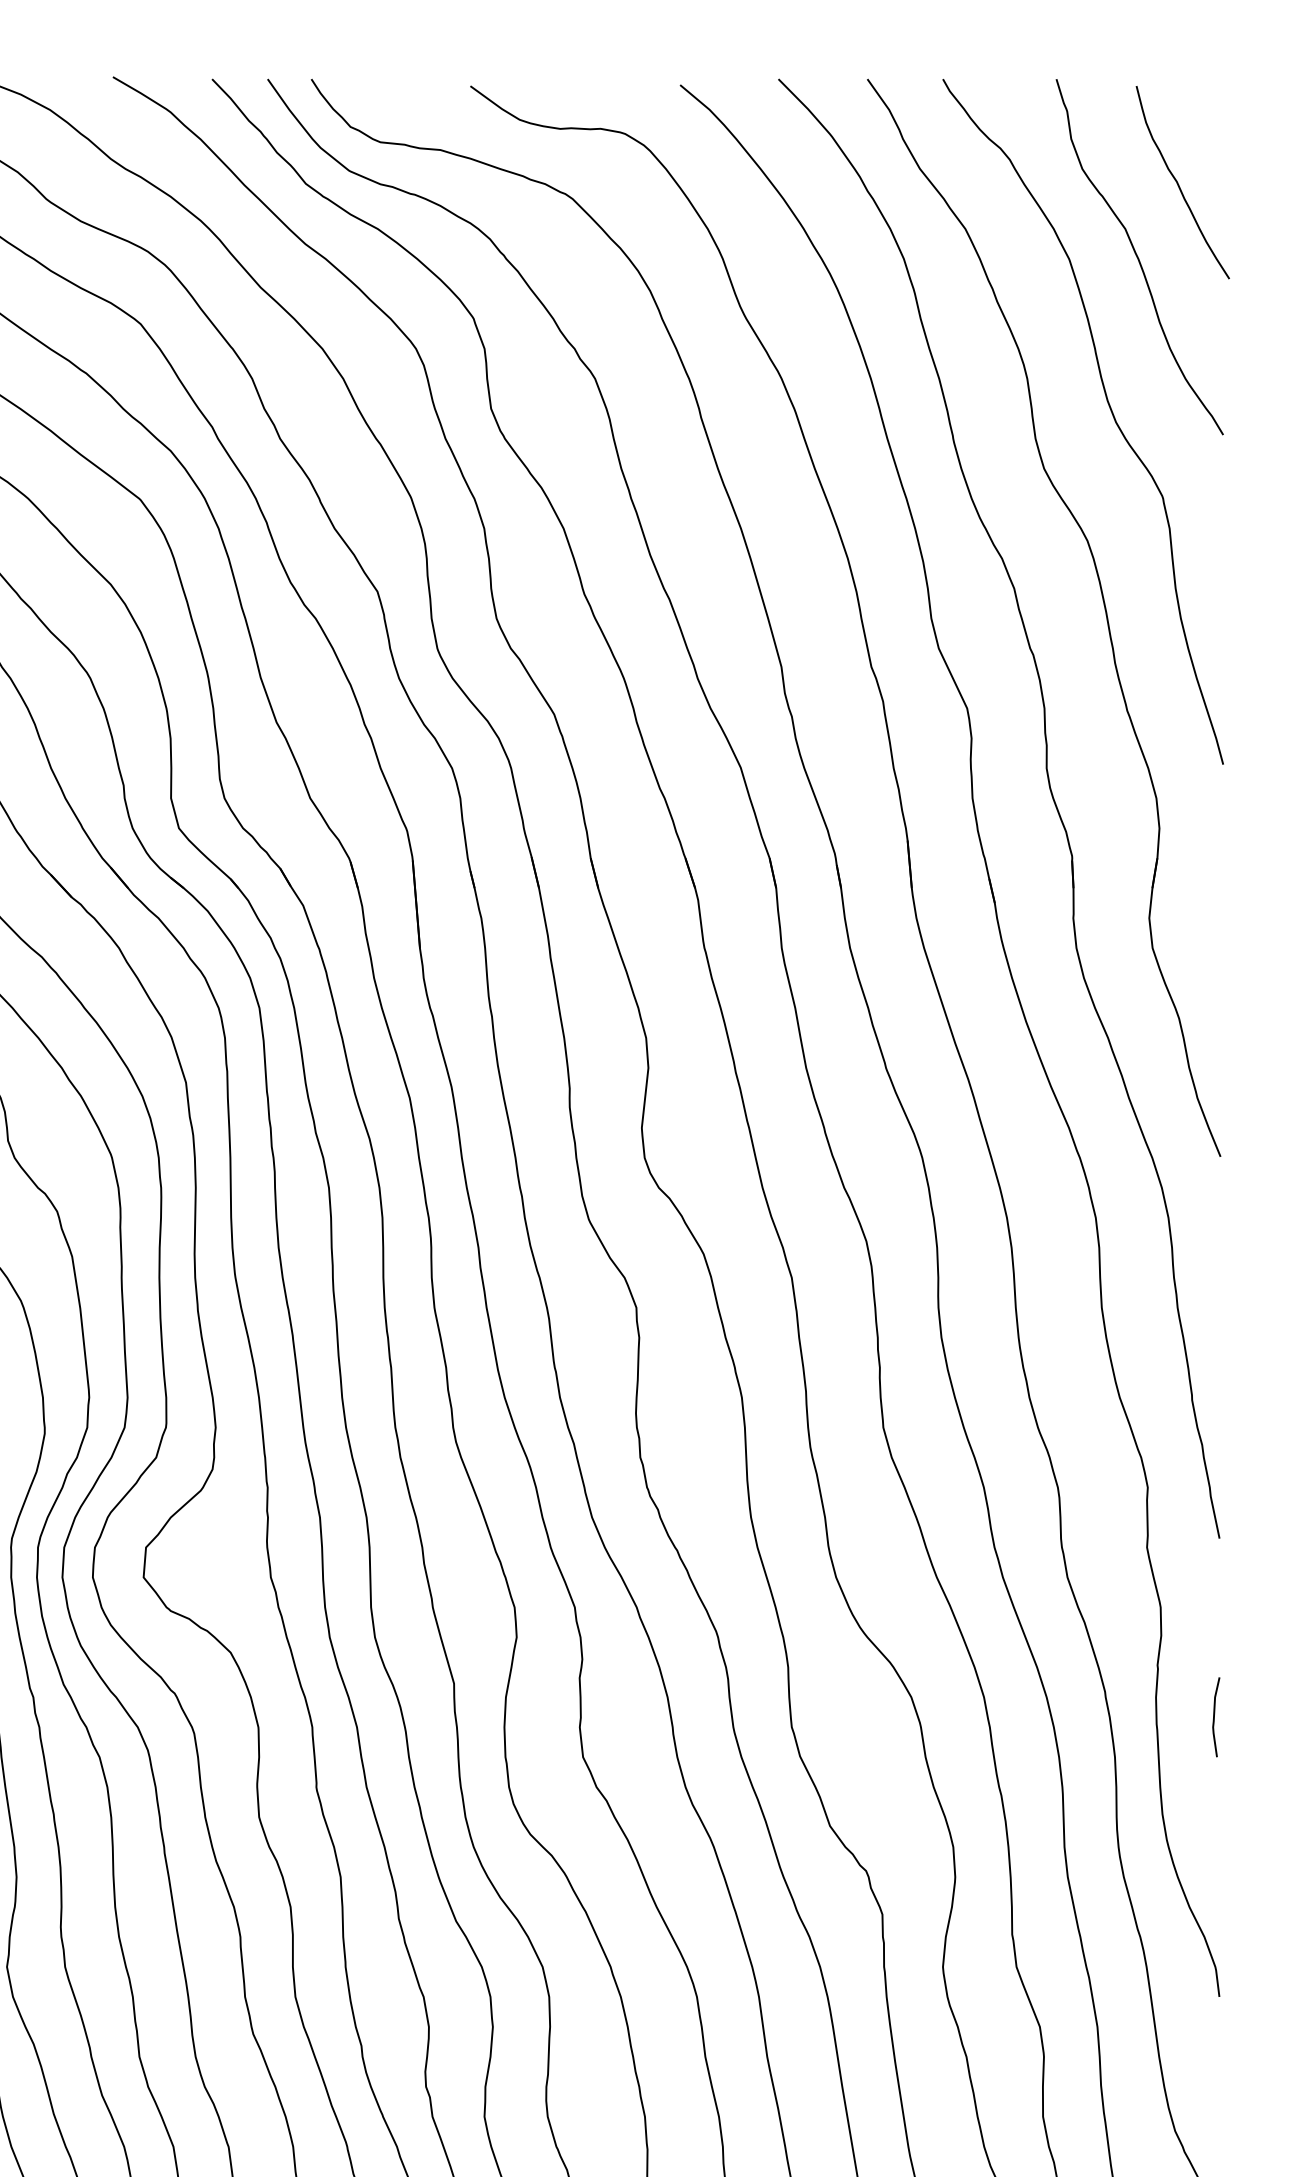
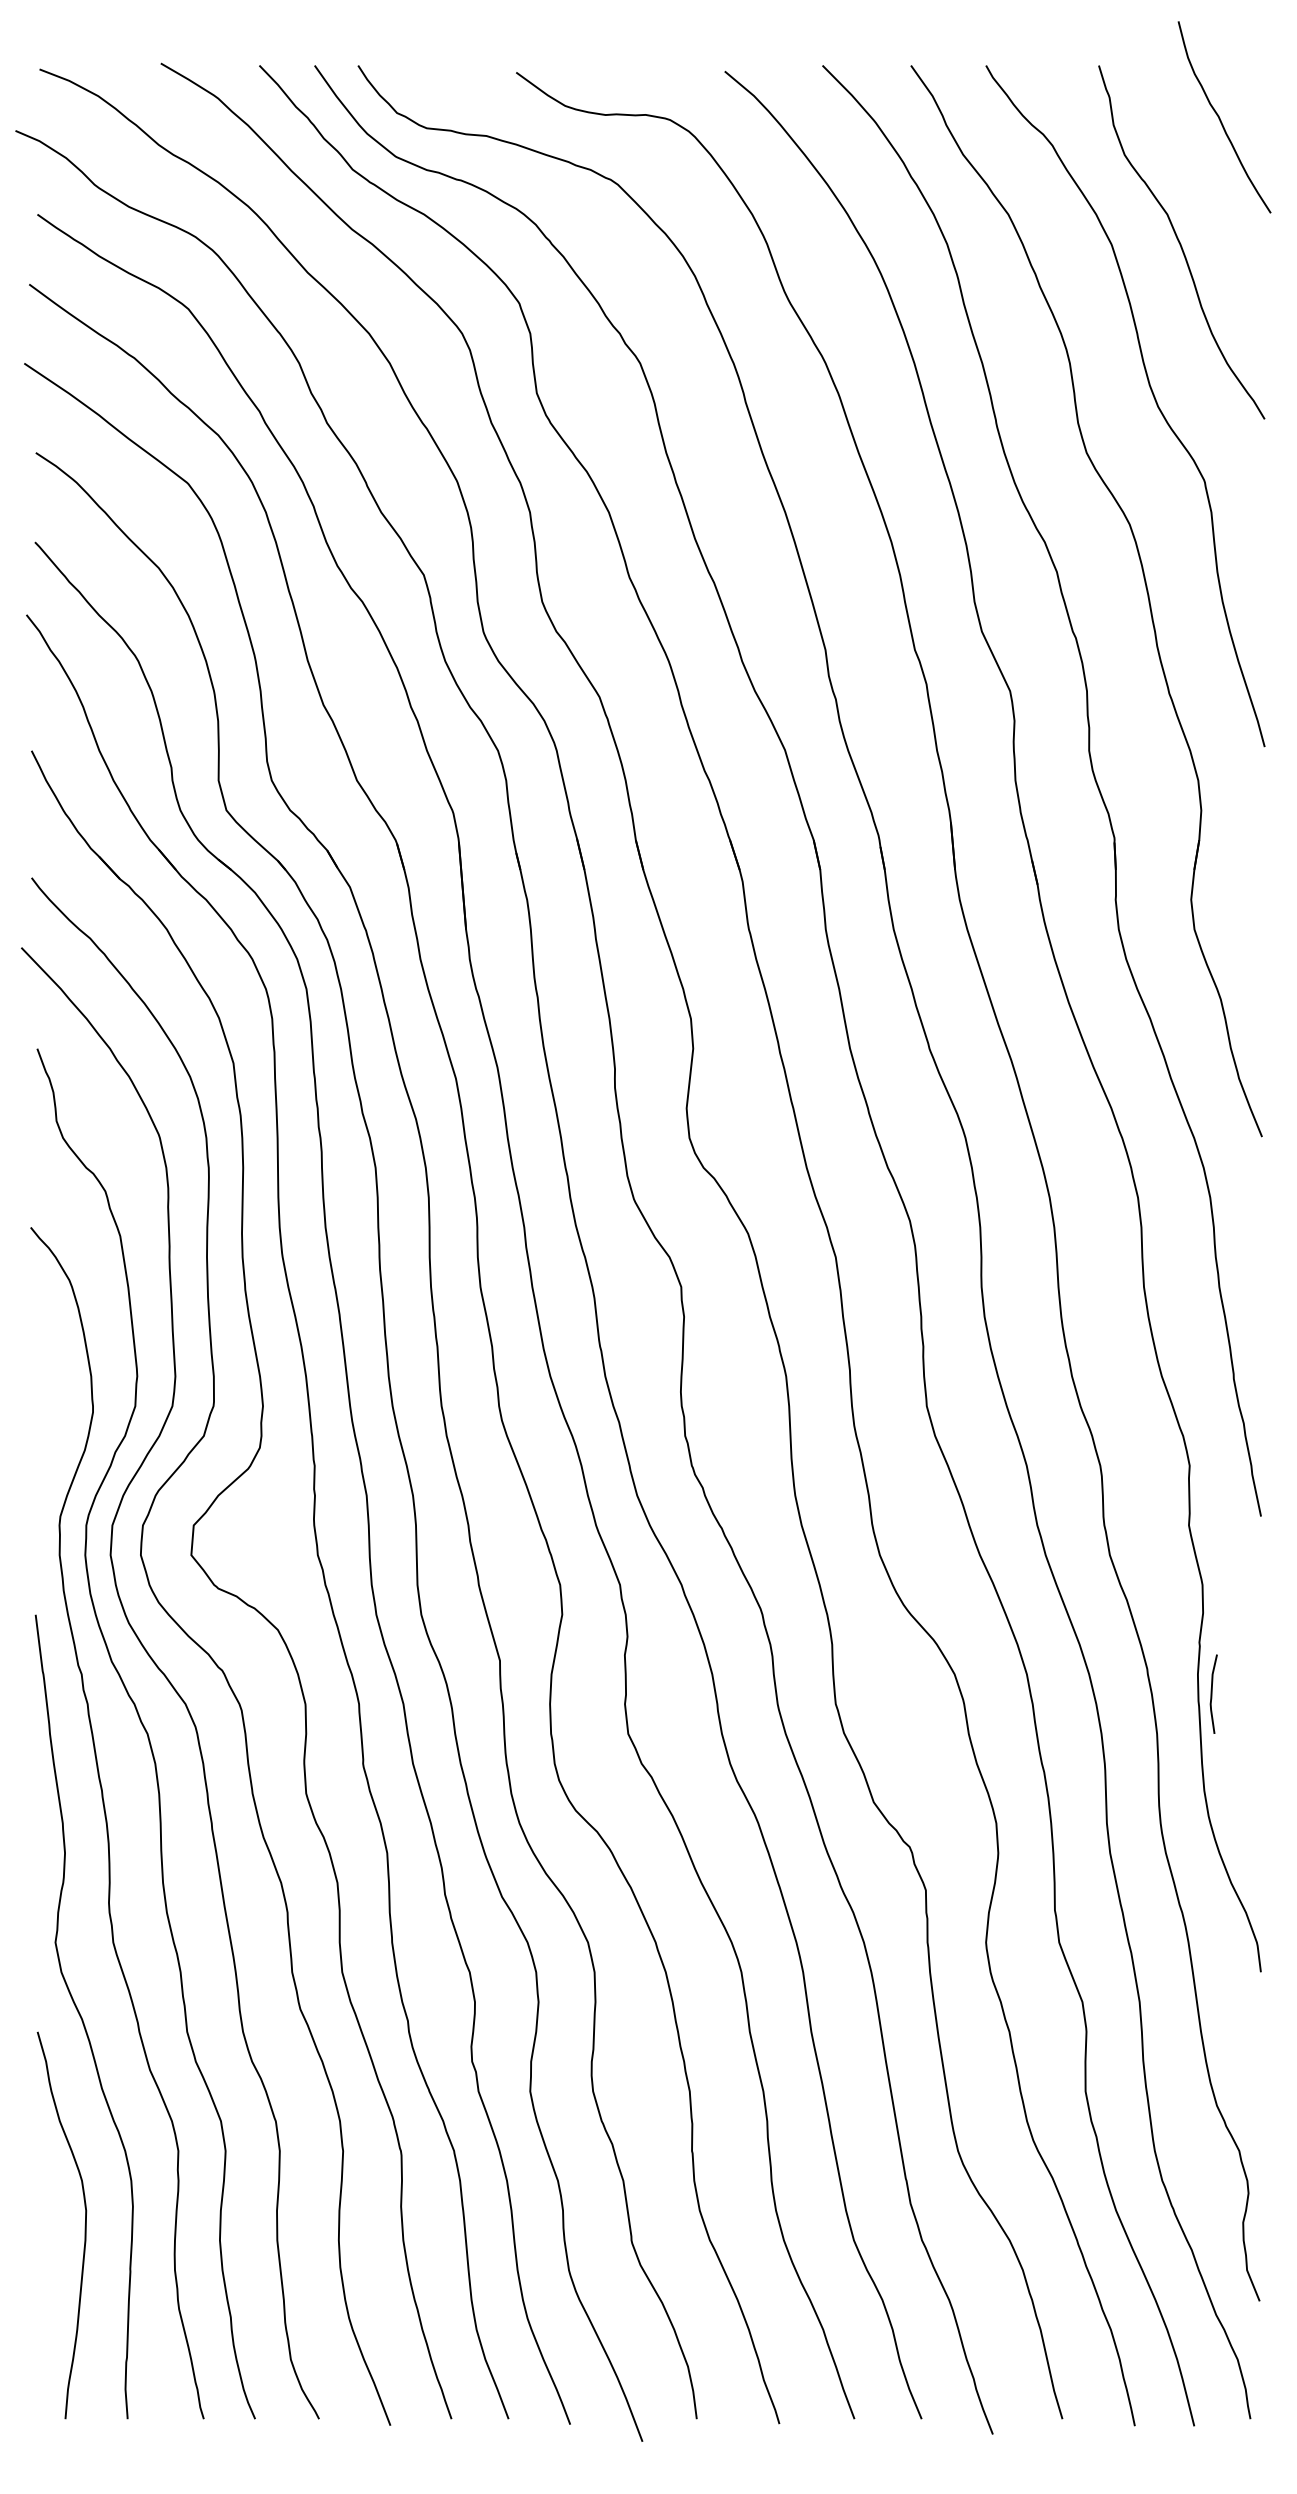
curve: (1178, 183) -> (1220, 118), moved
curve: (1214, 1716) -> (1212, 1693), moved

